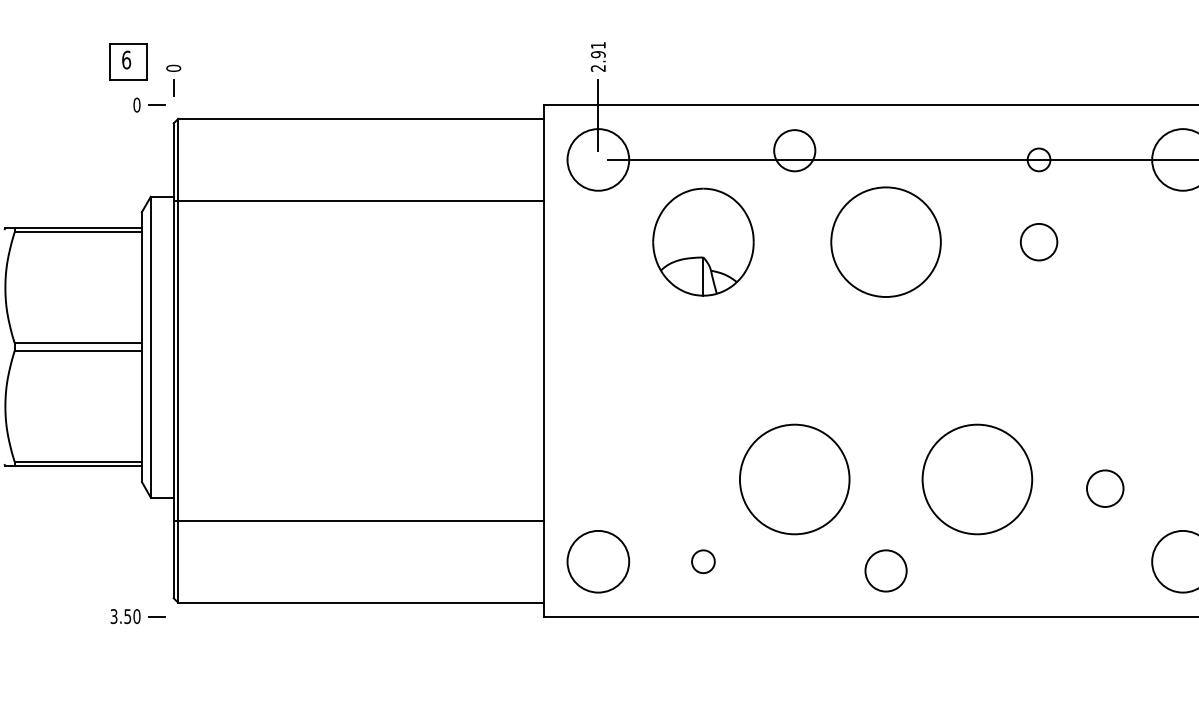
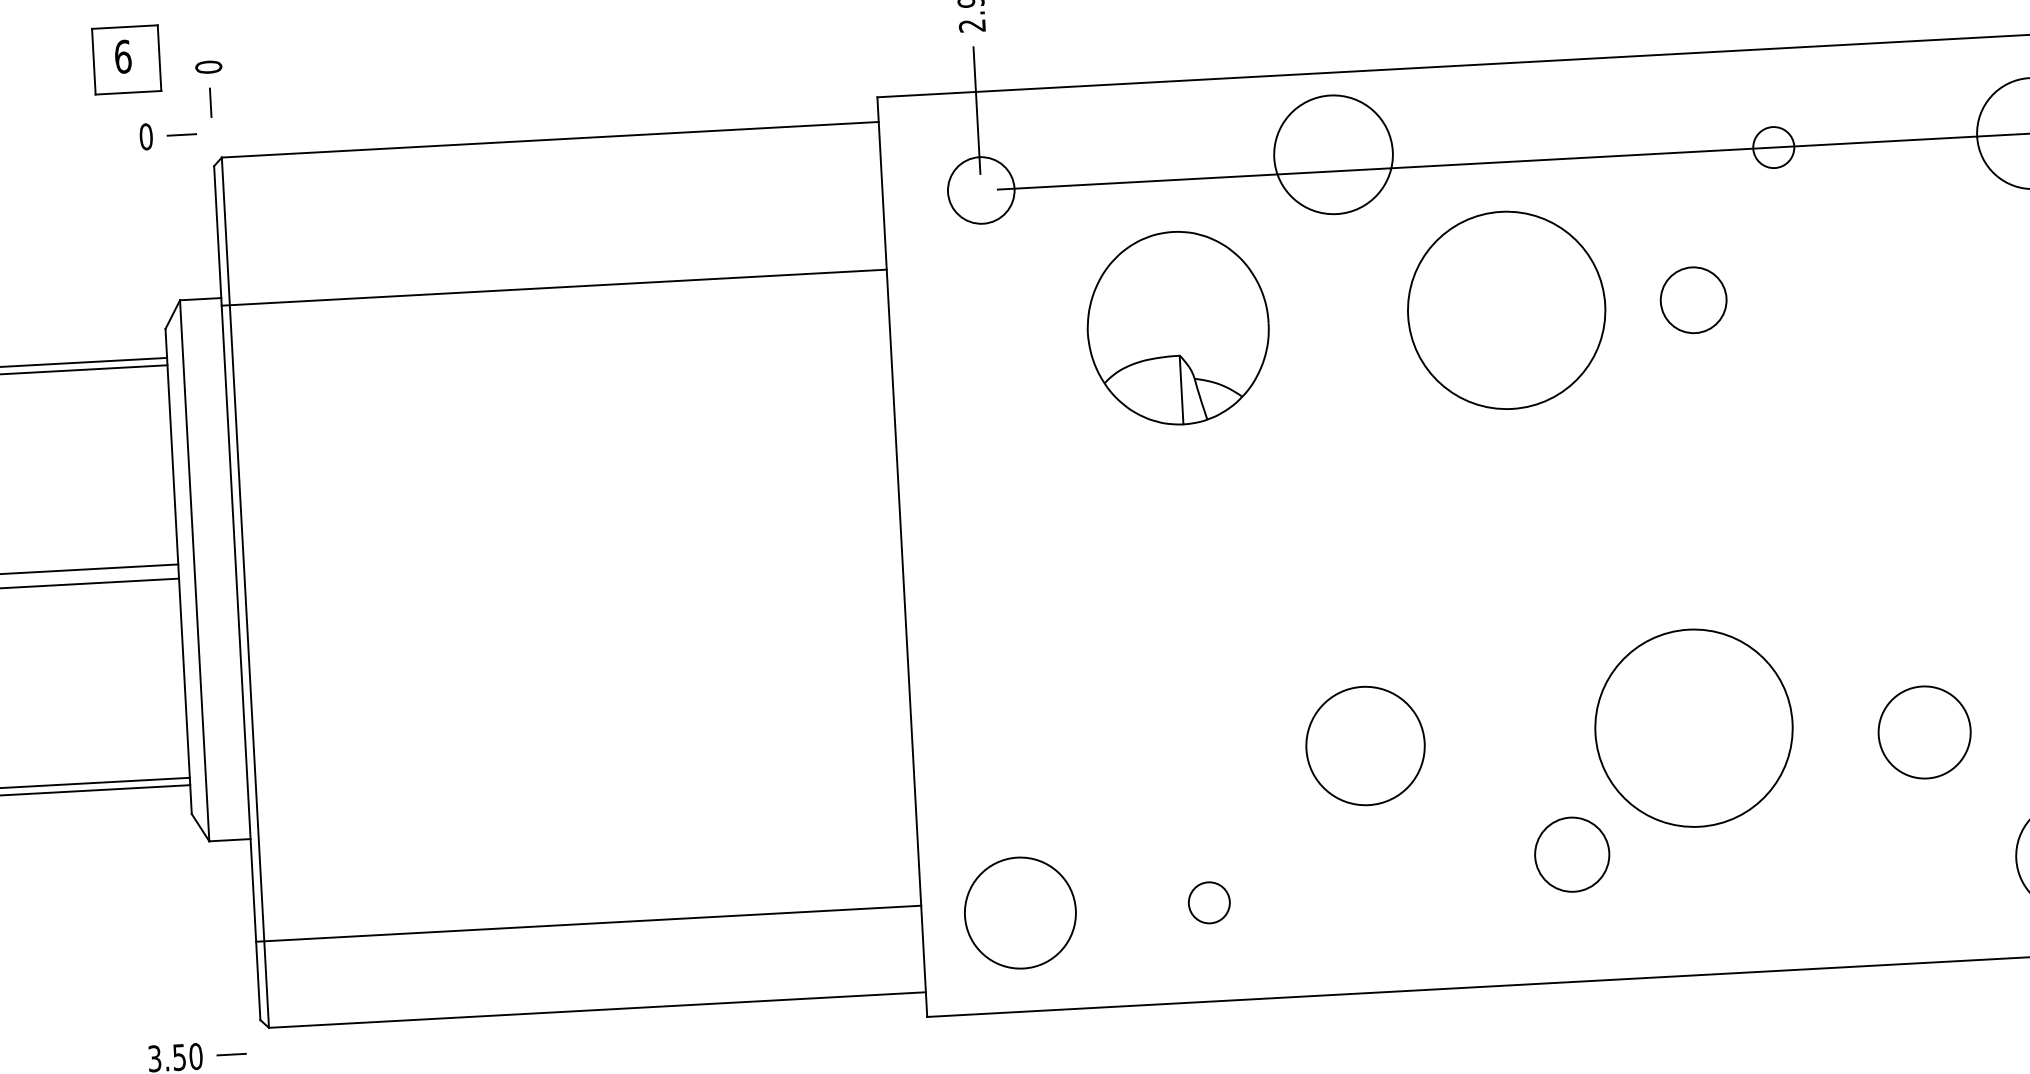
circle: (794, 150) -> (1333, 154), size x1.6
circle: (598, 159) -> (981, 189), size x0.6
circle: (1038, 242) -> (1692, 300), moved
circle: (794, 479) -> (1365, 746), size x0.6
circle: (1105, 488) -> (1925, 731), size x1.4
line: (358, 520) -> (588, 923), moved
circle: (885, 570) -> (1571, 853), moved

